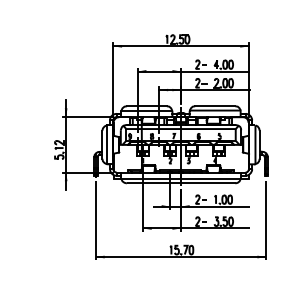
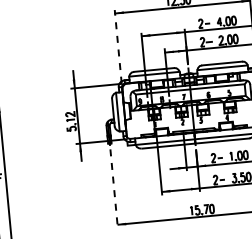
line: (113, 79) -> (118, 46), solid -> dashed
line: (95, 220) -> (113, 188), solid -> dashed

